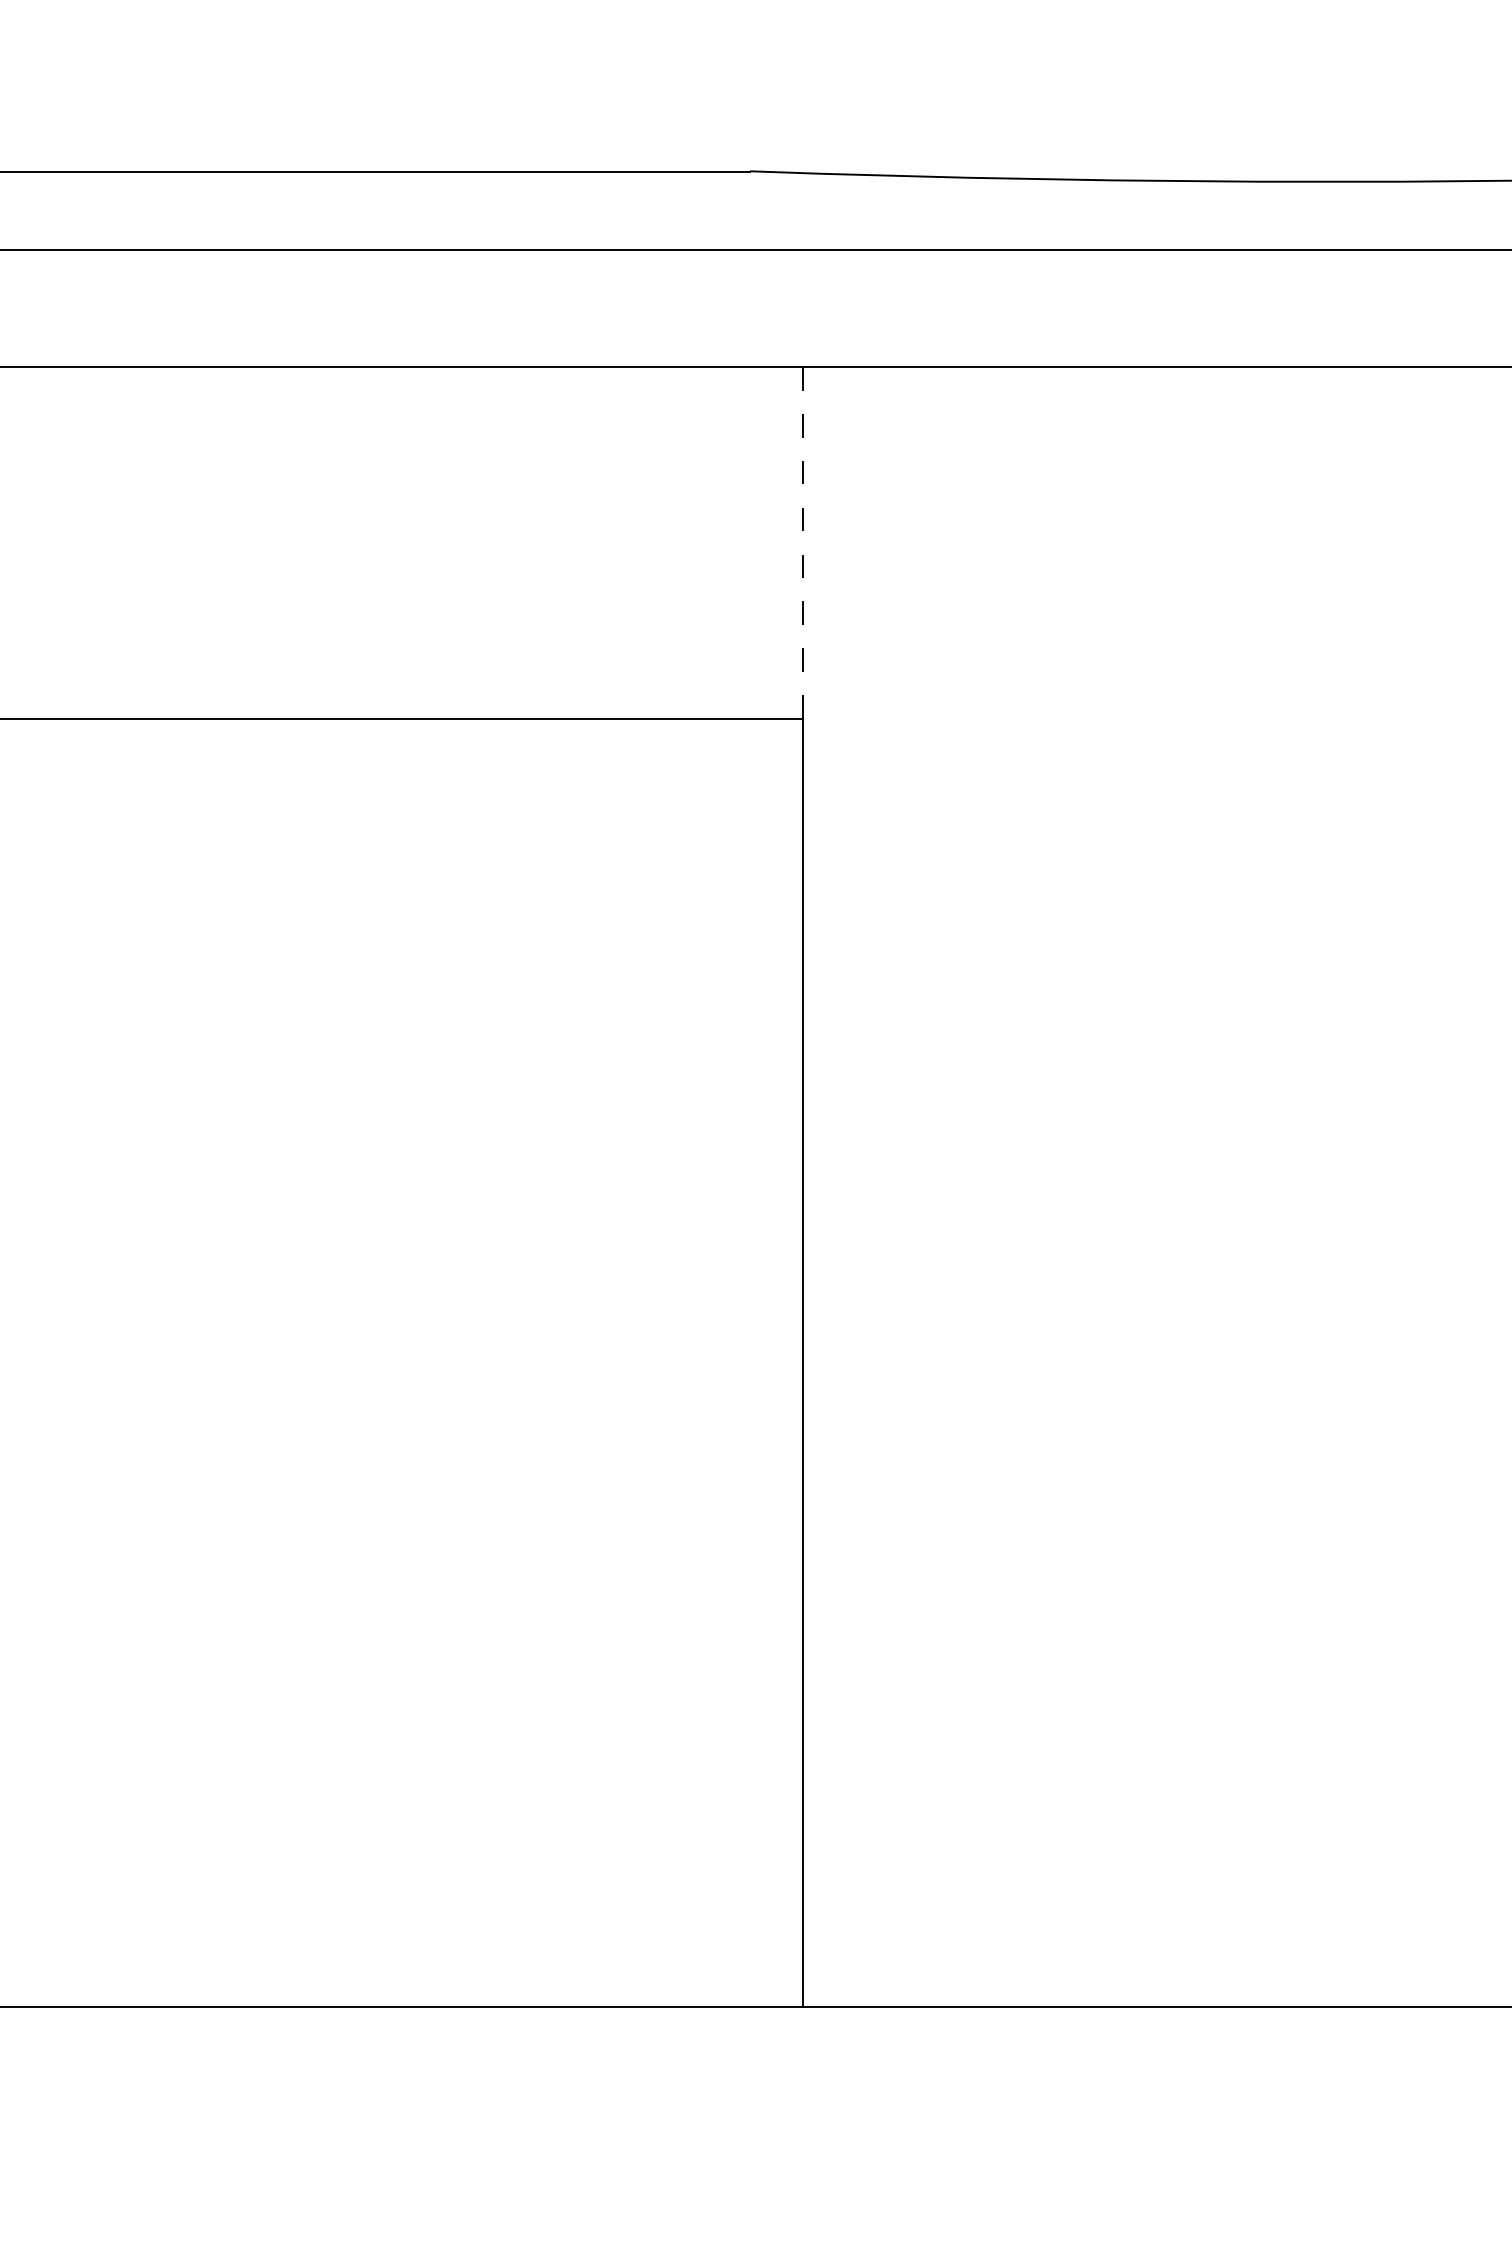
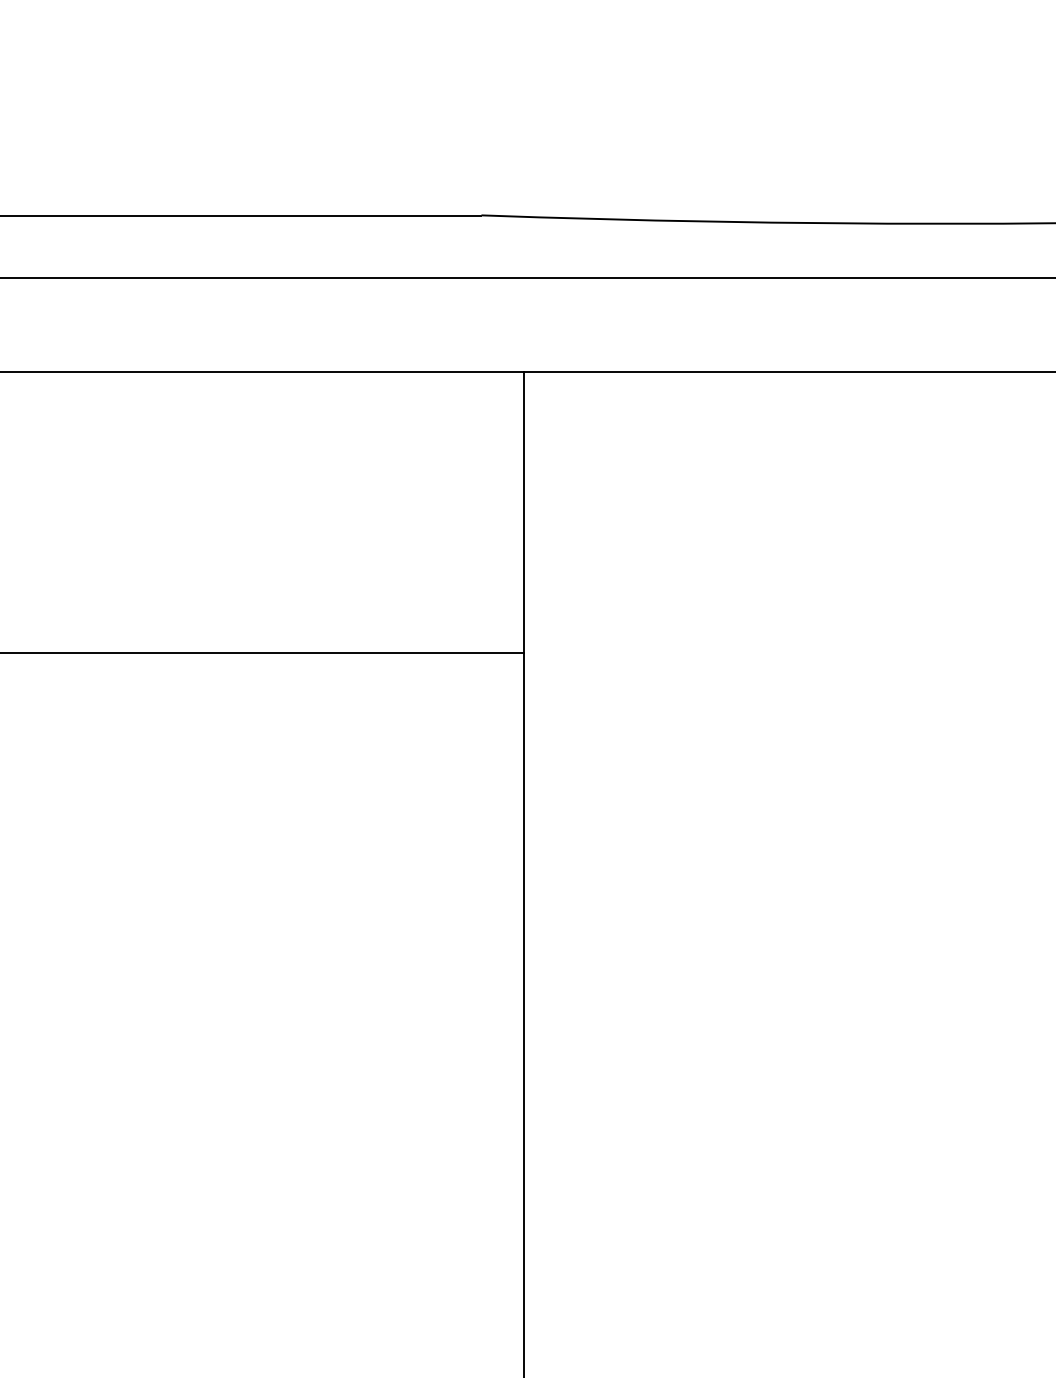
line: (803, 542) -> (524, 512), dashed -> solid

